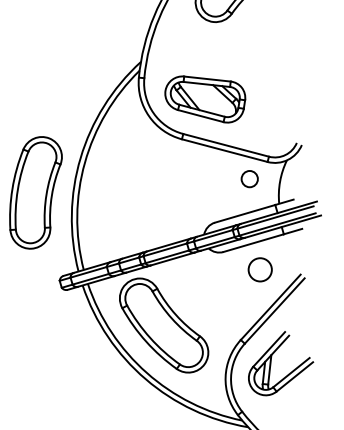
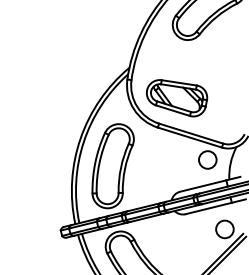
circle: (249, 178) -> (207, 159), size x1.43
part: (35, 192) -> (112, 165), moved
circle: (259, 269) -> (224, 229), moved

